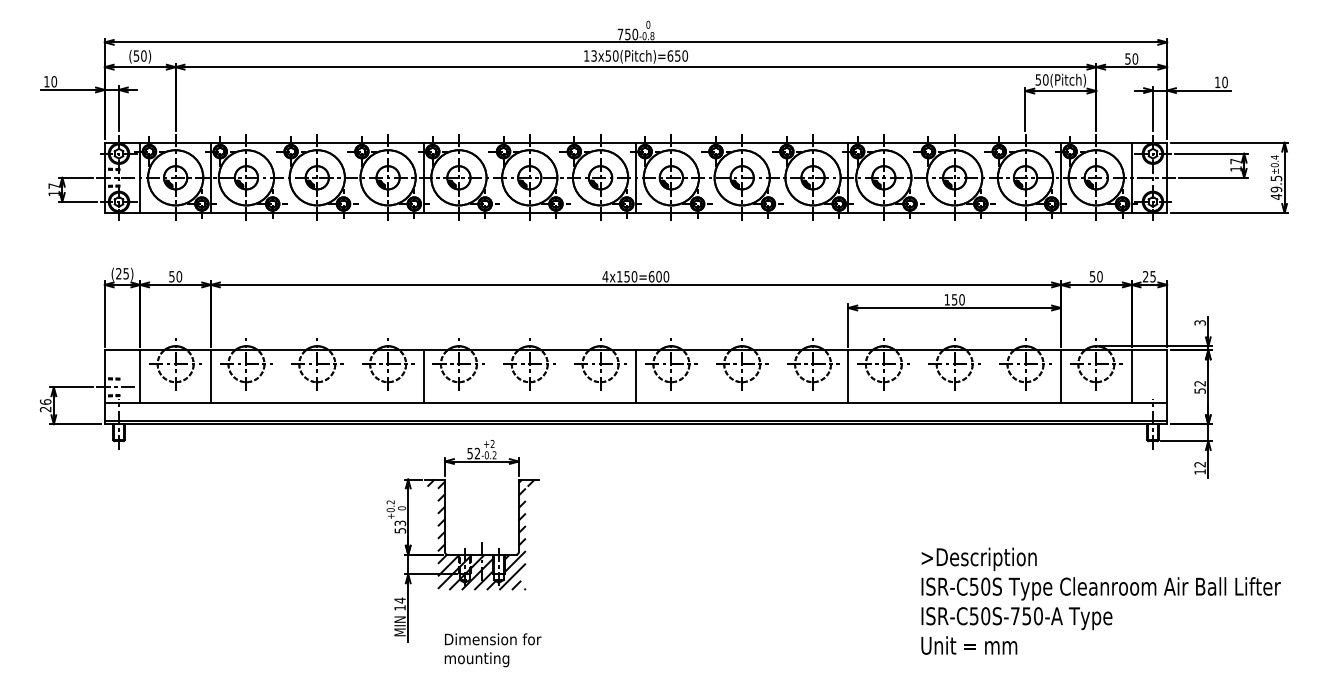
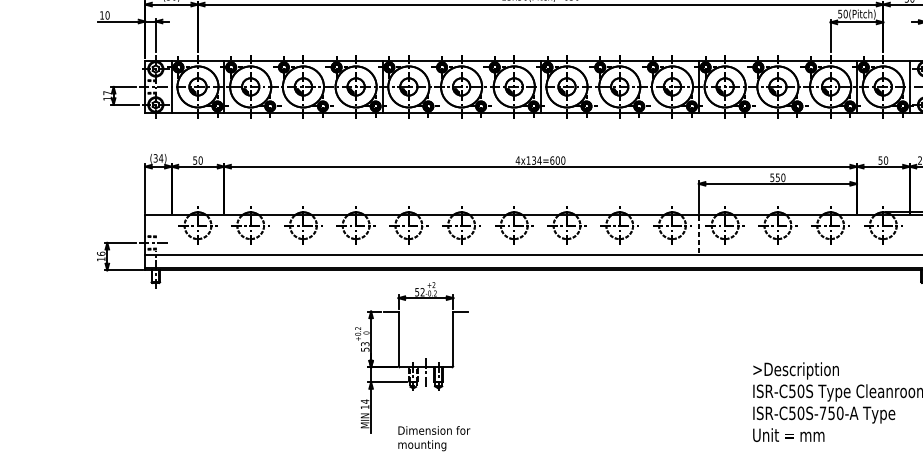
text: (122, 273) -> (158, 158), (25) -> (34)
text: (630, 276) -> (536, 160), 4x150=600 -> 4x134=600
text: (946, 299) -> (771, 177), 150 -> 550
line: (140, 376) -> (171, 234), removed
line: (211, 376) -> (224, 234), removed
line: (423, 376) -> (382, 234), removed
line: (635, 376) -> (540, 234), removed
line: (1060, 376) -> (856, 234), removed
line: (1131, 376) -> (909, 234), removed
line: (848, 377) -> (698, 235), solid -> dashed
text: (45, 409) -> (101, 259), 26 -> 16
hatch: (480, 534) -> (424, 352), removed

